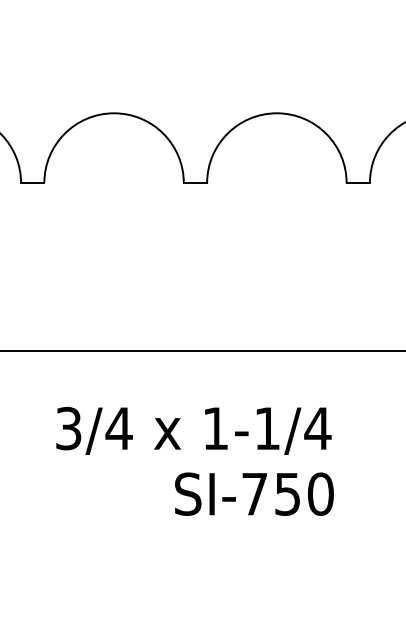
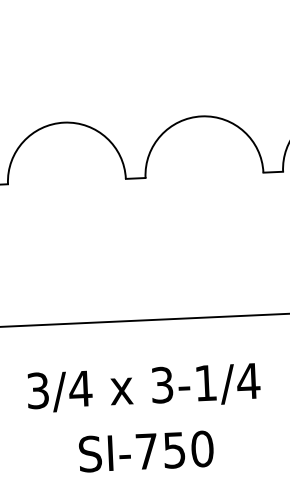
text: (215, 428) -> (162, 385), 1-1/4 -> 3-1/4
text: (254, 493) -> (146, 450), moved

